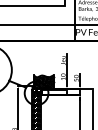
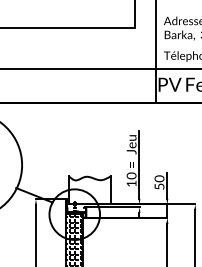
hatch: (43, 81) -> (89, 189), removed

